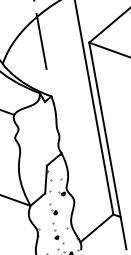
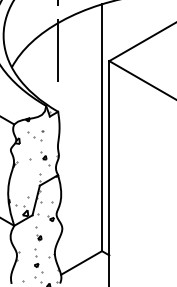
hatch: (36, 146) -> (32, 163), added

